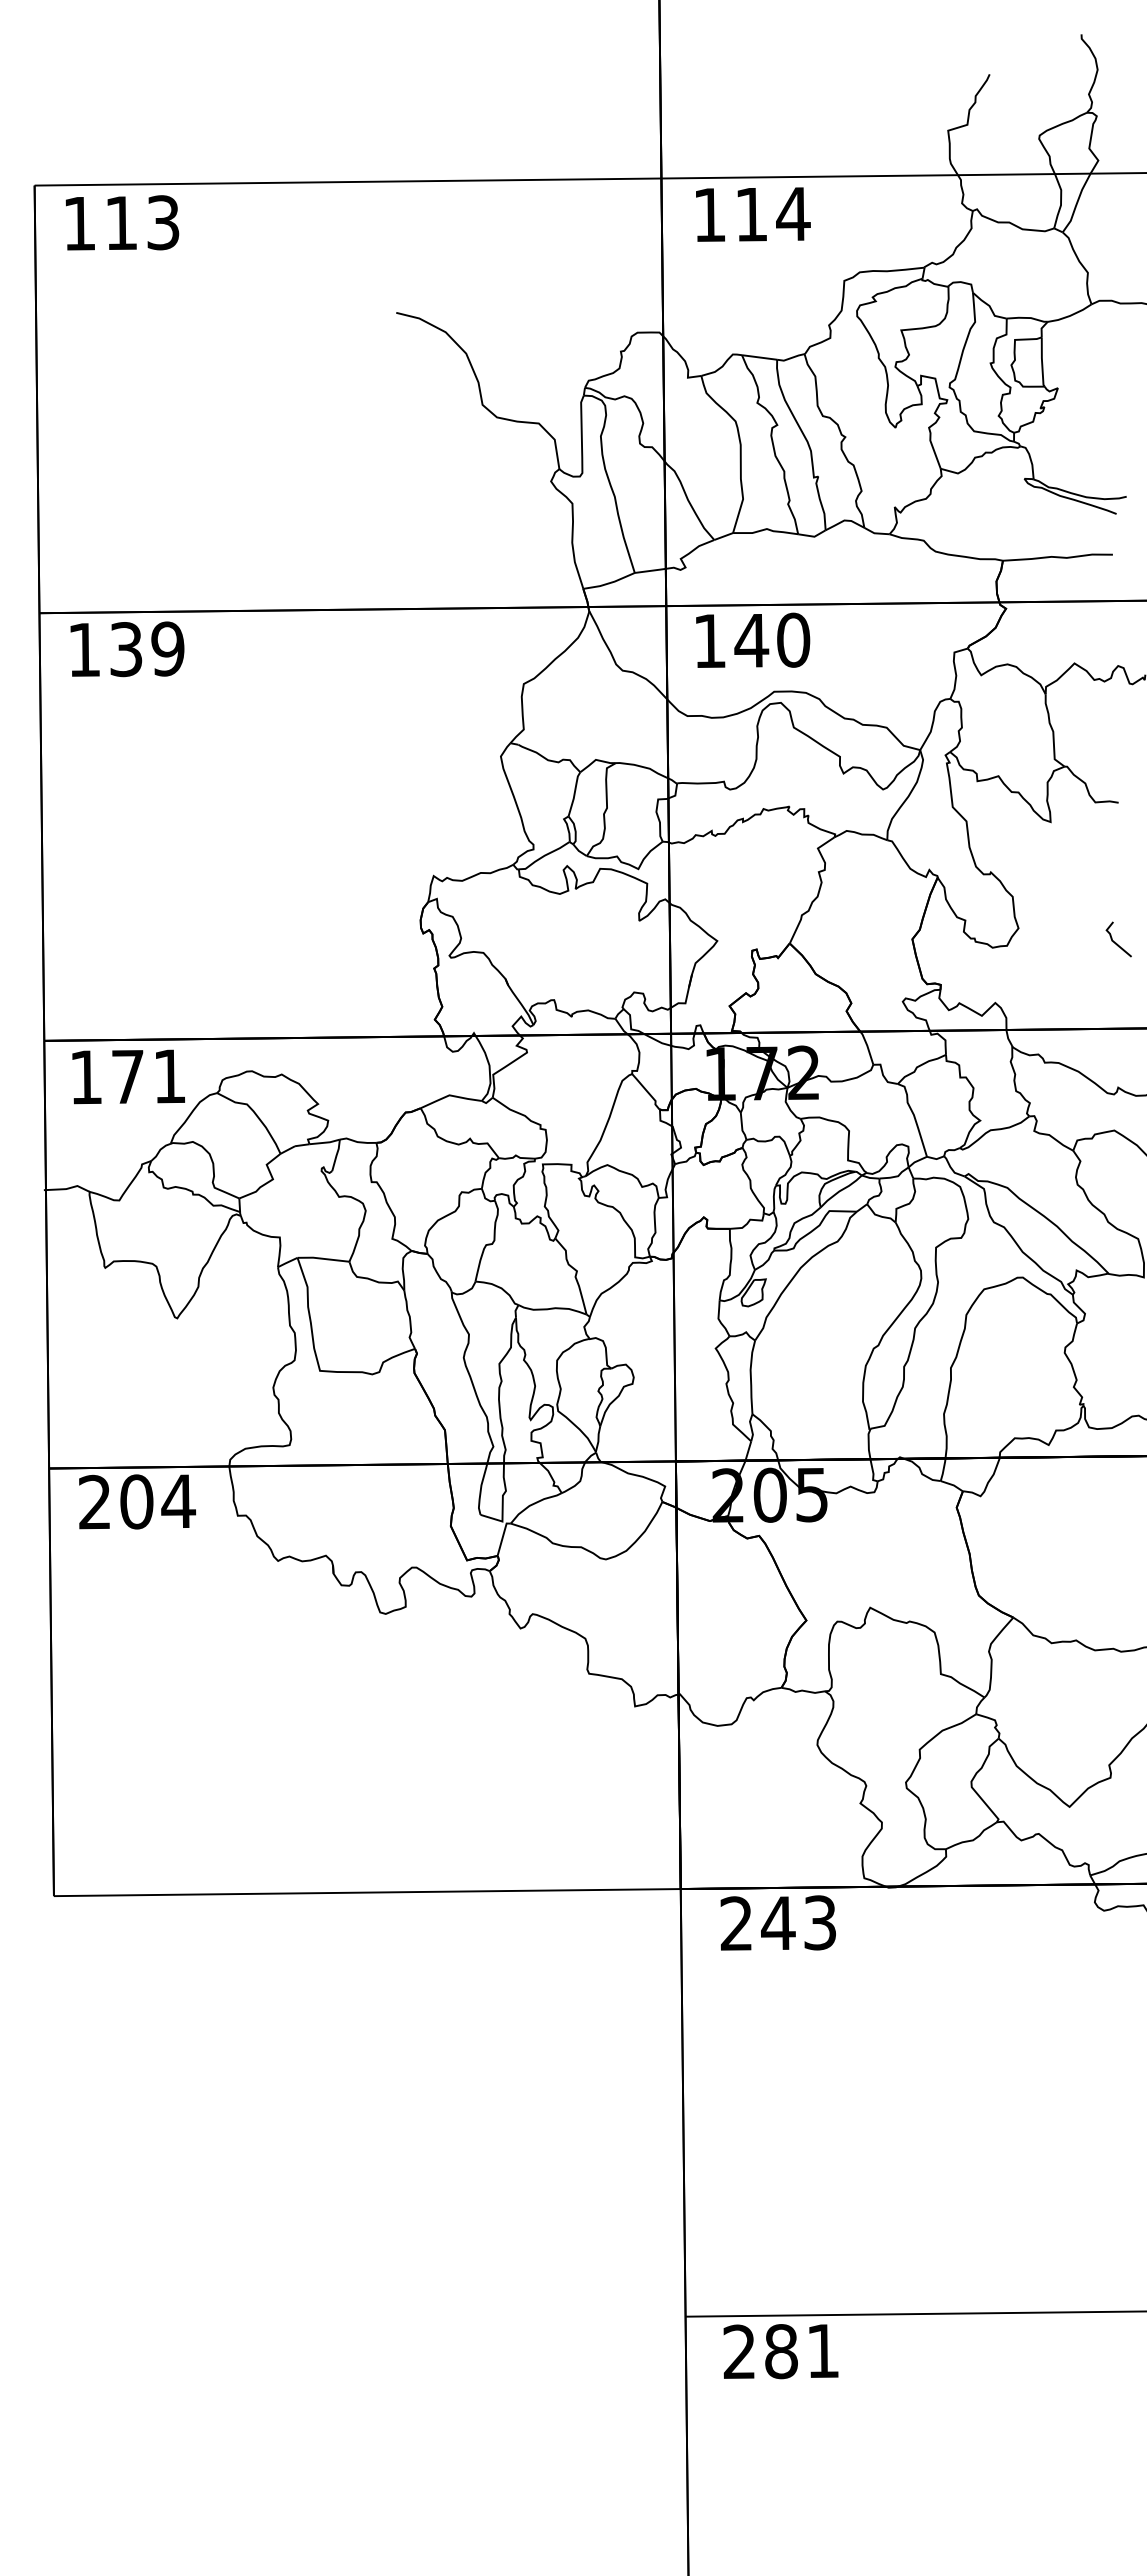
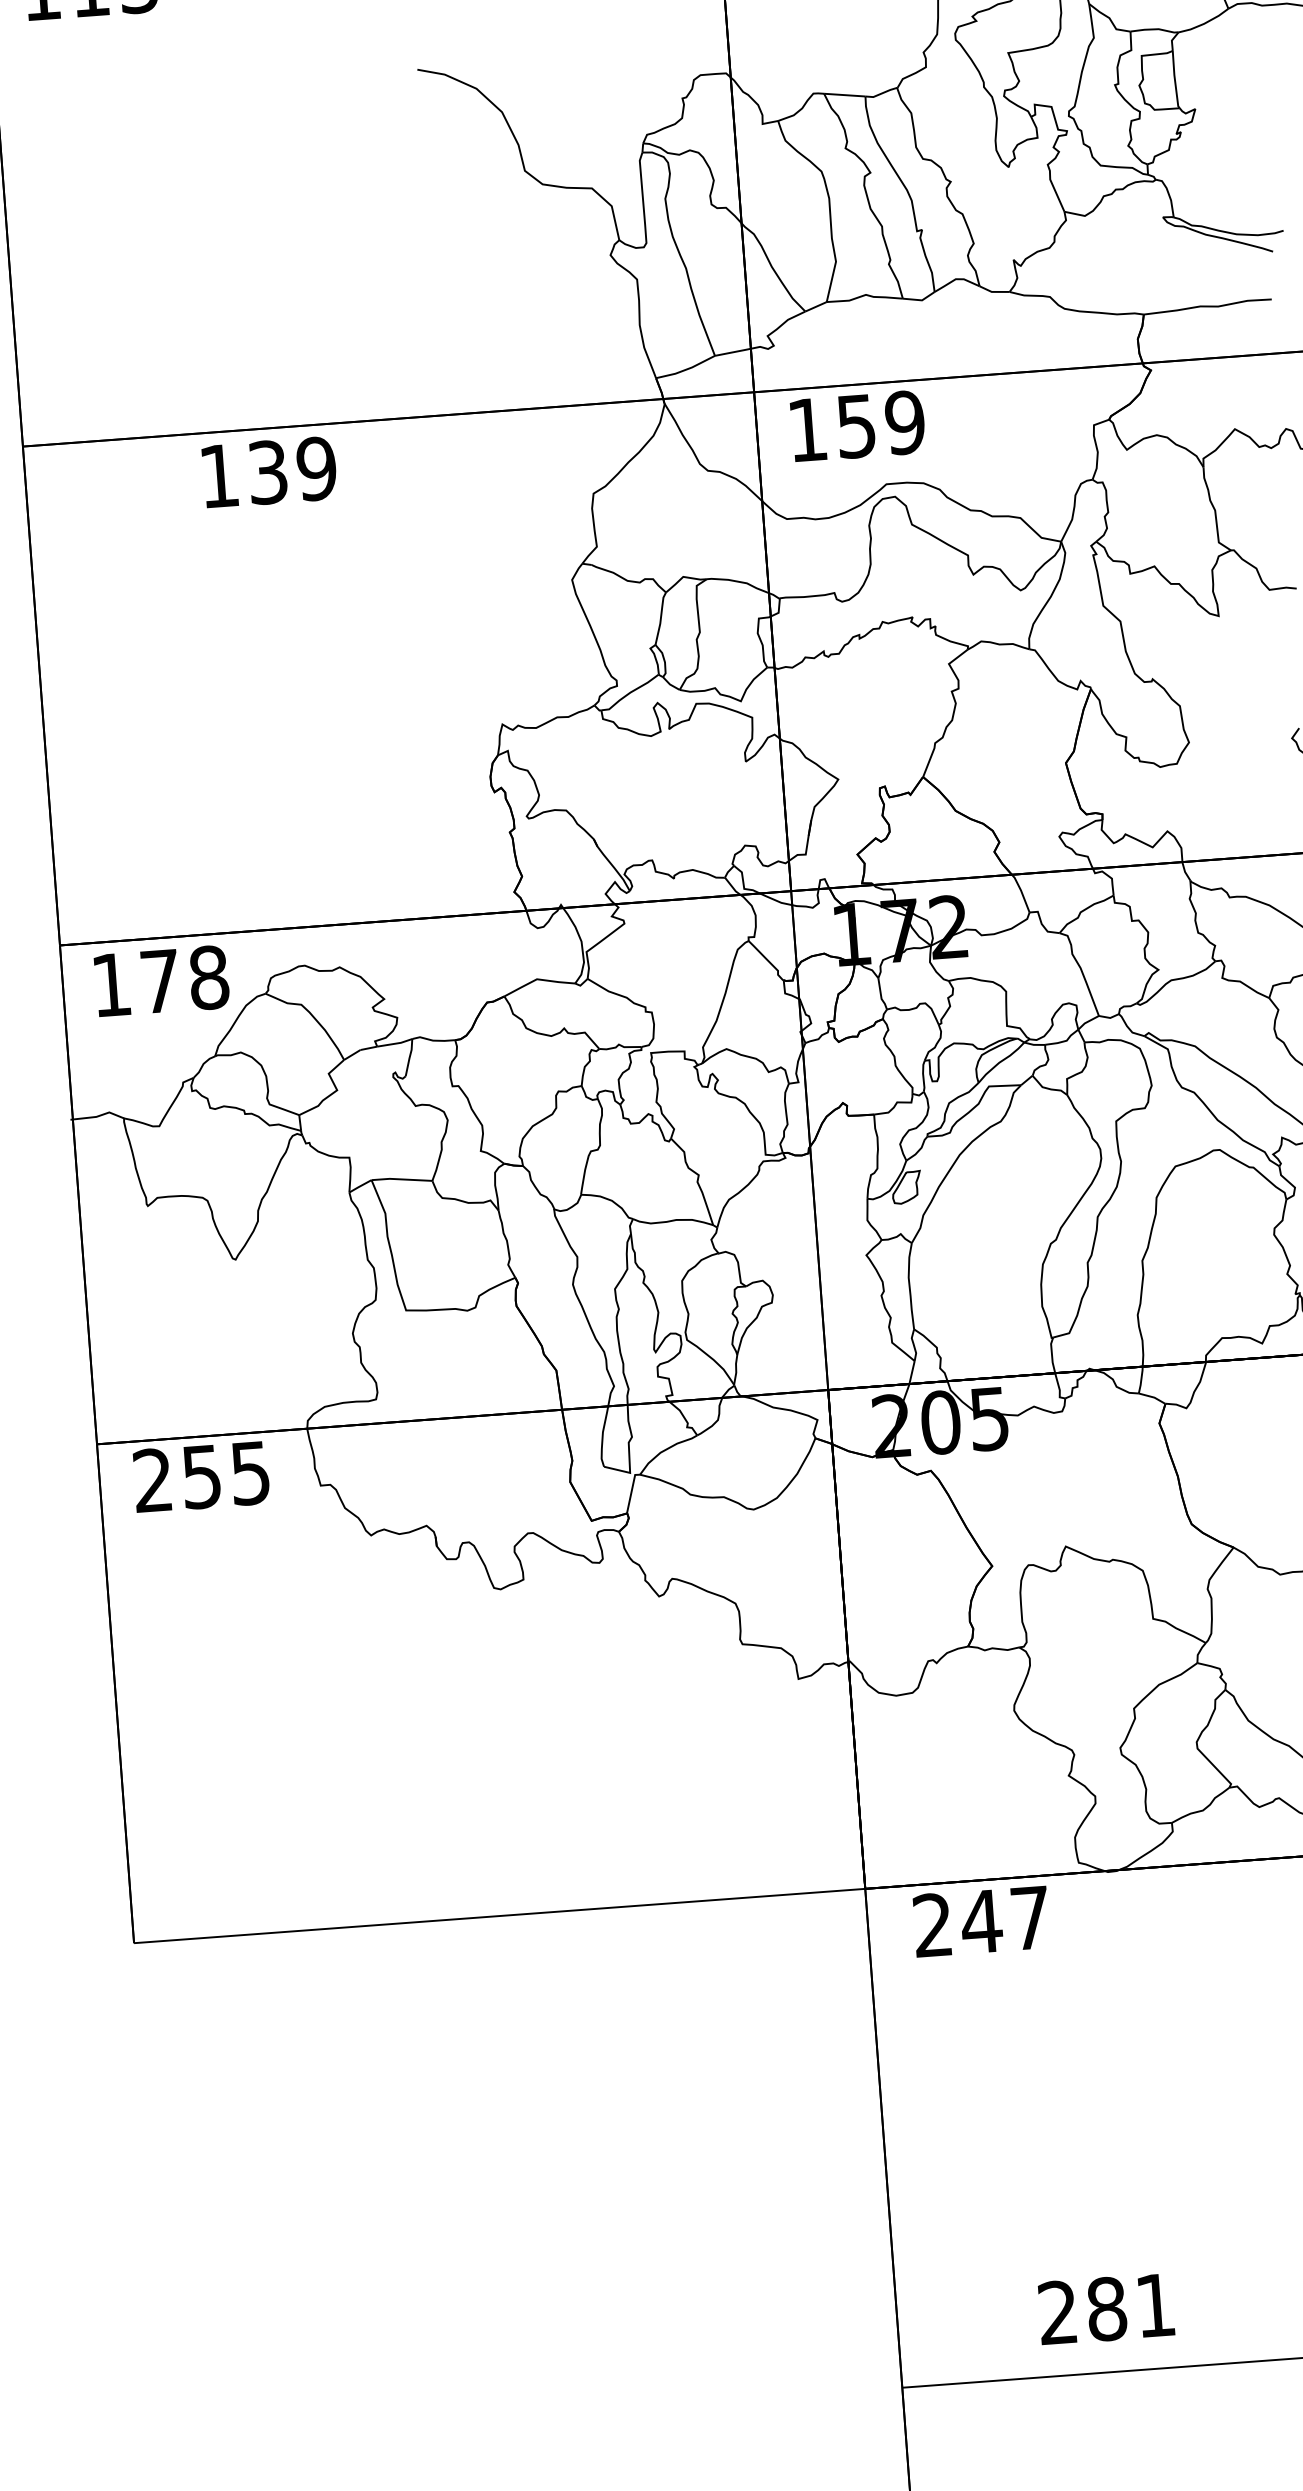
text: (772, 640) -> (880, 424), 140 -> 159
text: (127, 649) -> (269, 472), moved
text: (169, 1076) -> (208, 977), 171 -> 178
text: (158, 1501) -> (227, 1474), 204 -> 255
text: (819, 1922) -> (1029, 1917), 243 -> 247
text: (780, 2351) -> (1105, 2309), moved

